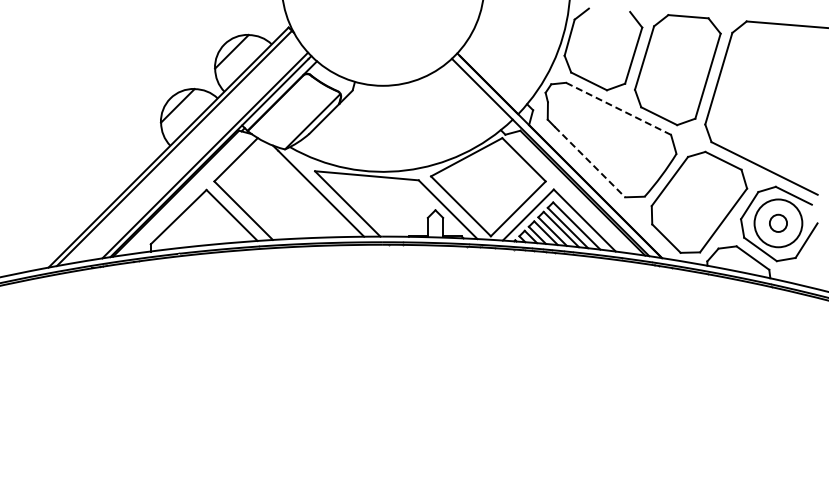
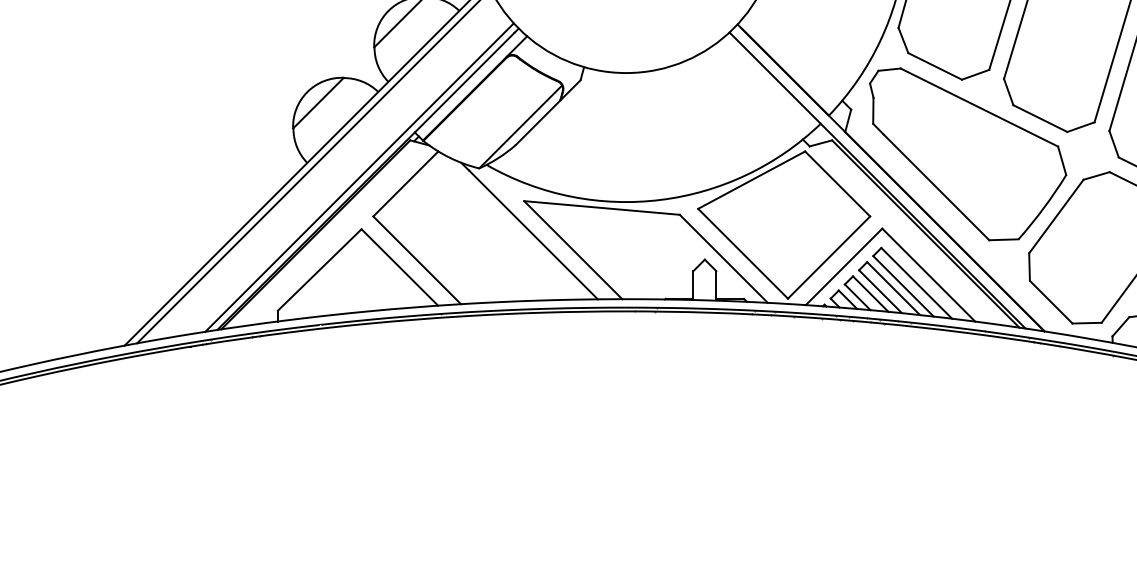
line: (618, 108) -> (979, 107), dashed -> solid
line: (589, 162) -> (935, 188), dashed -> solid

